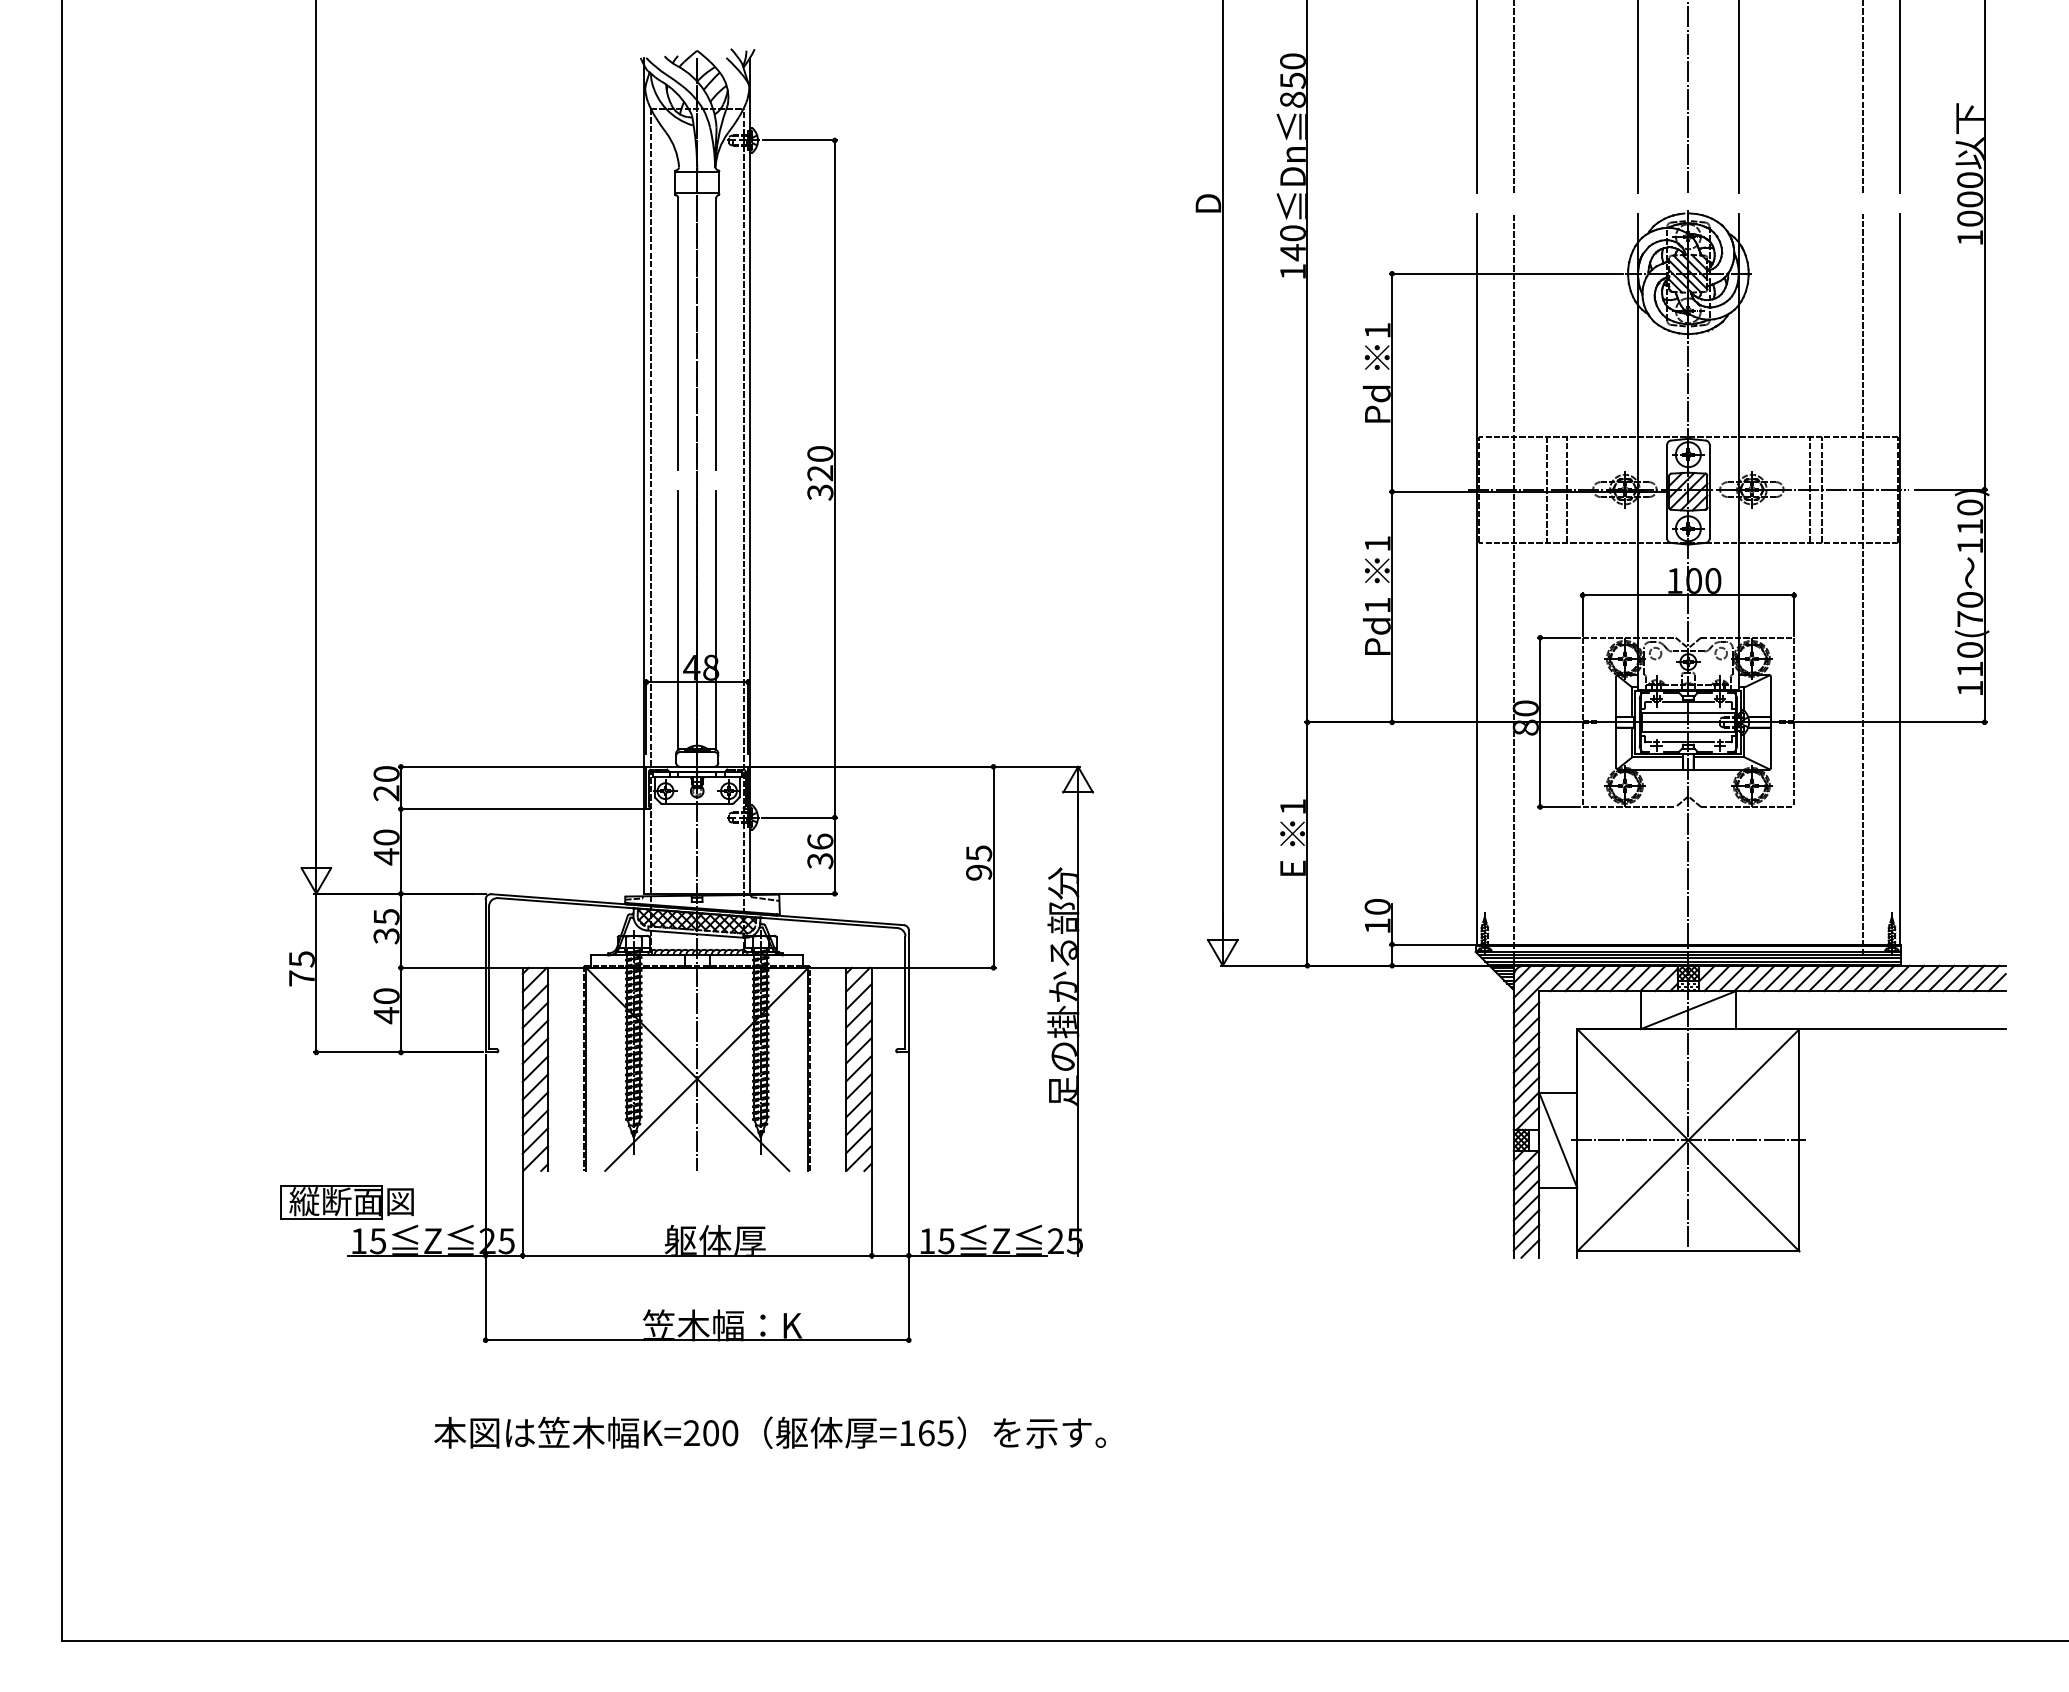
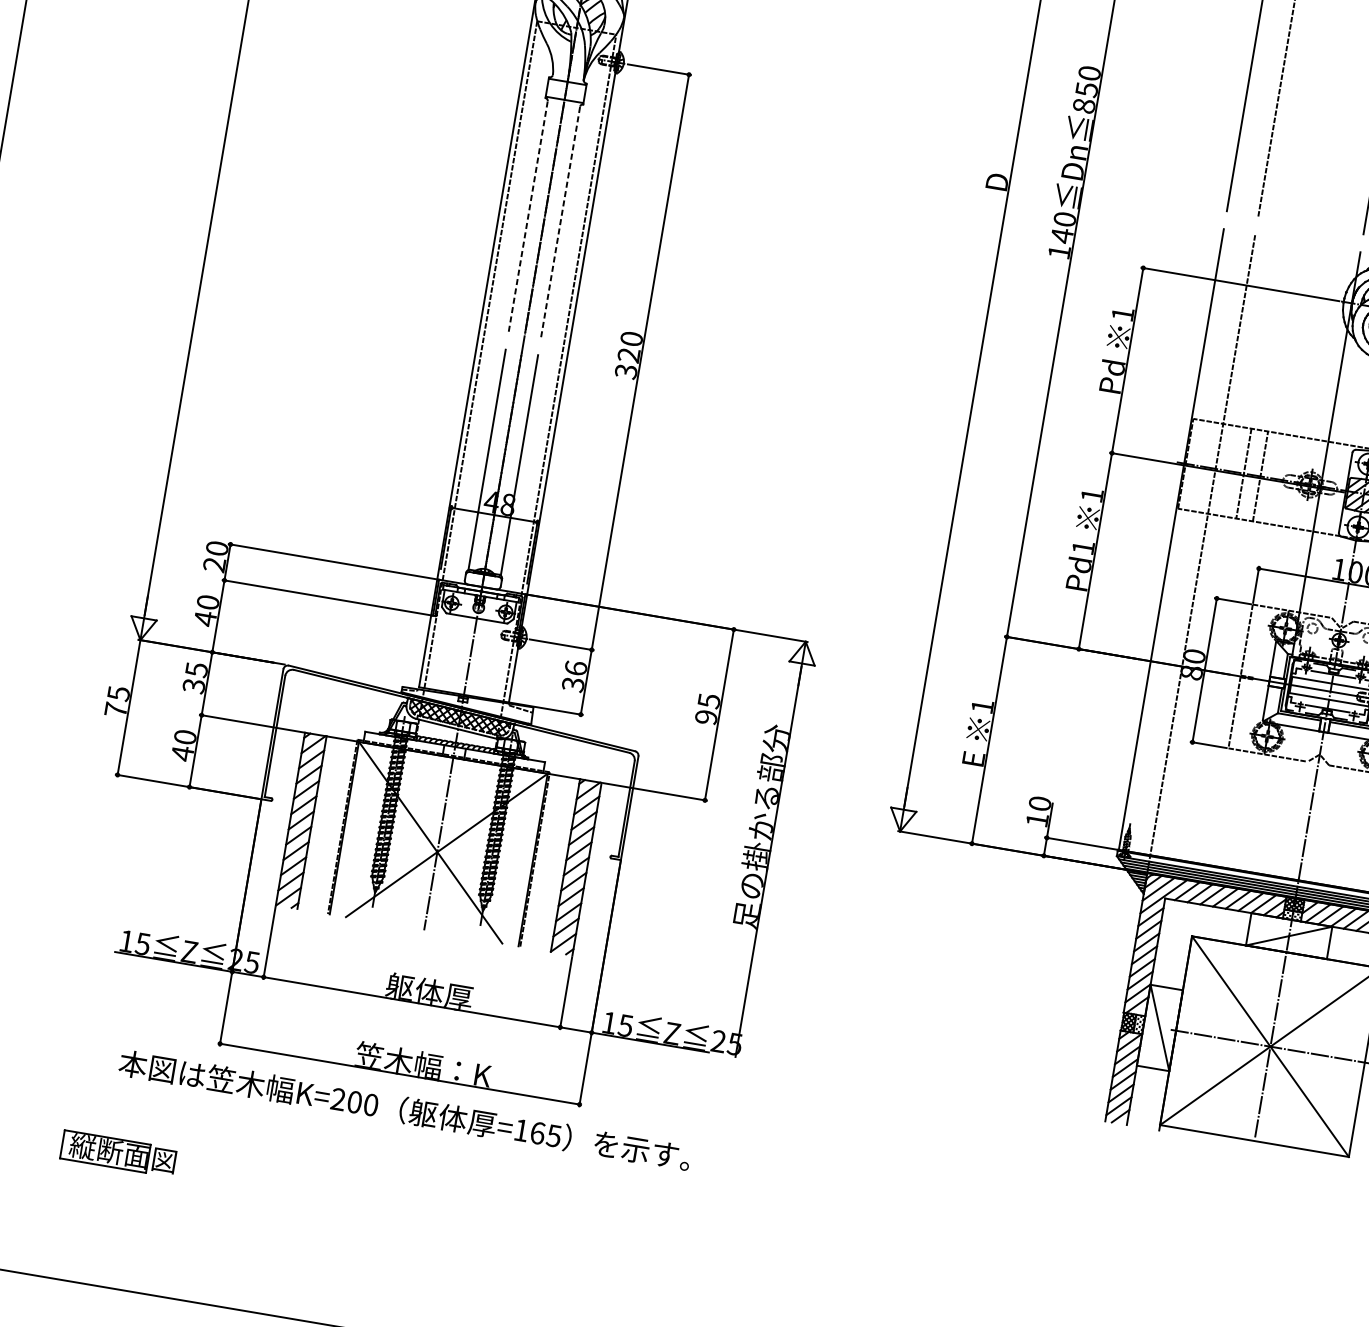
line: (678, 333) -> (528, 216), solid -> dashed
line: (716, 333) -> (560, 221), solid -> dashed
part: (346, 1202) -> (118, 1153), moved
text: (769, 1432) -> (404, 1110), moved

